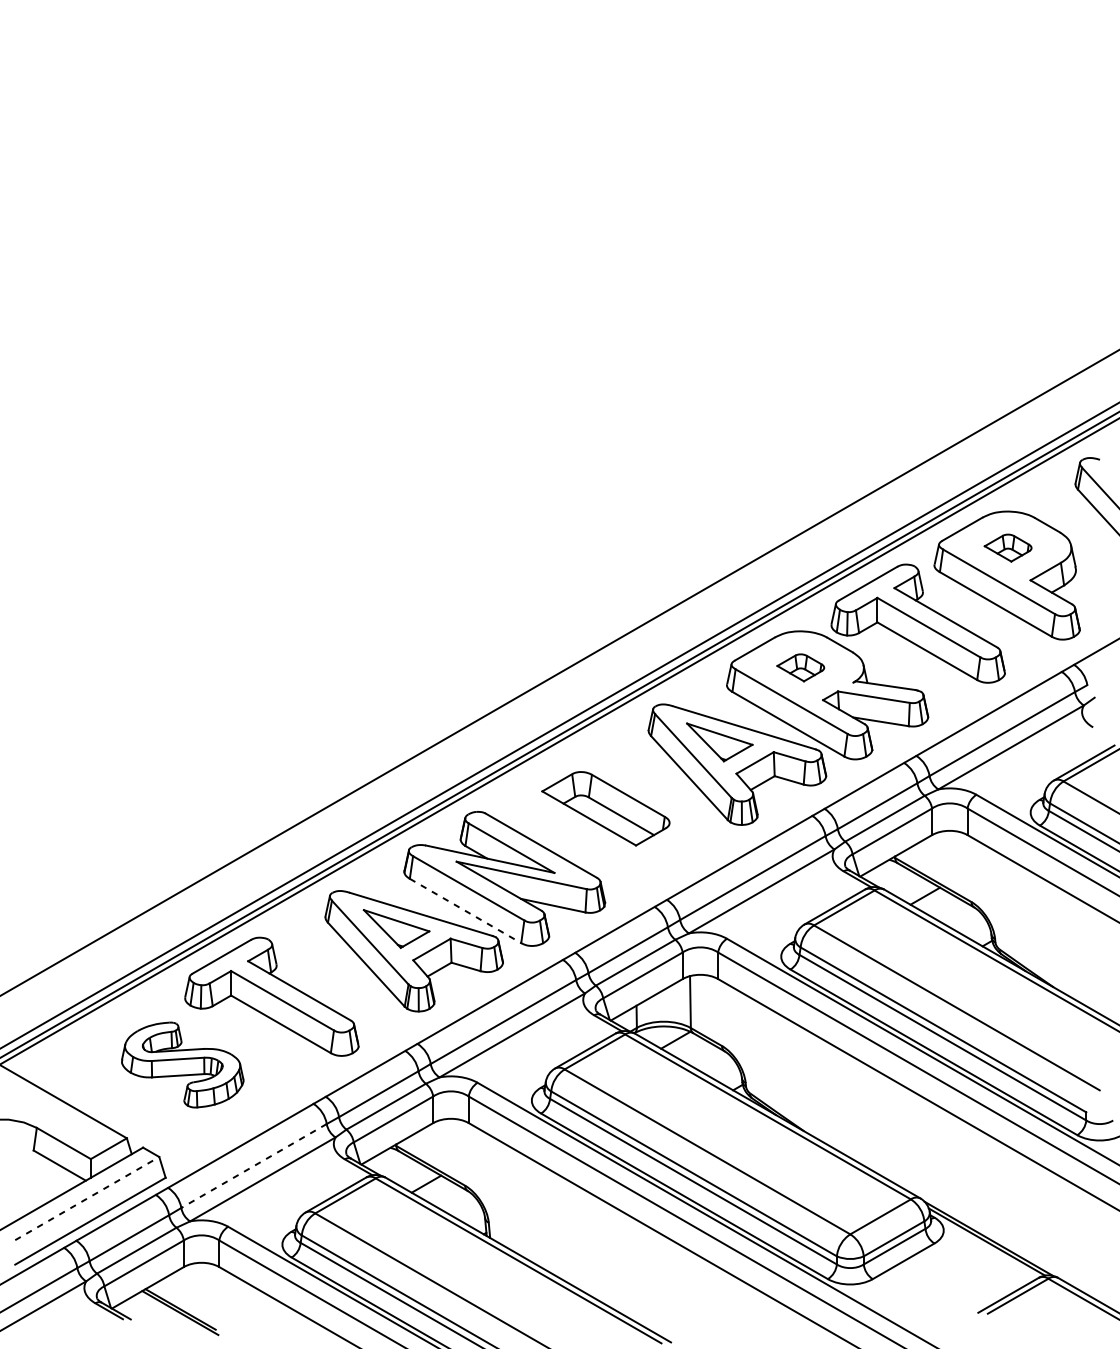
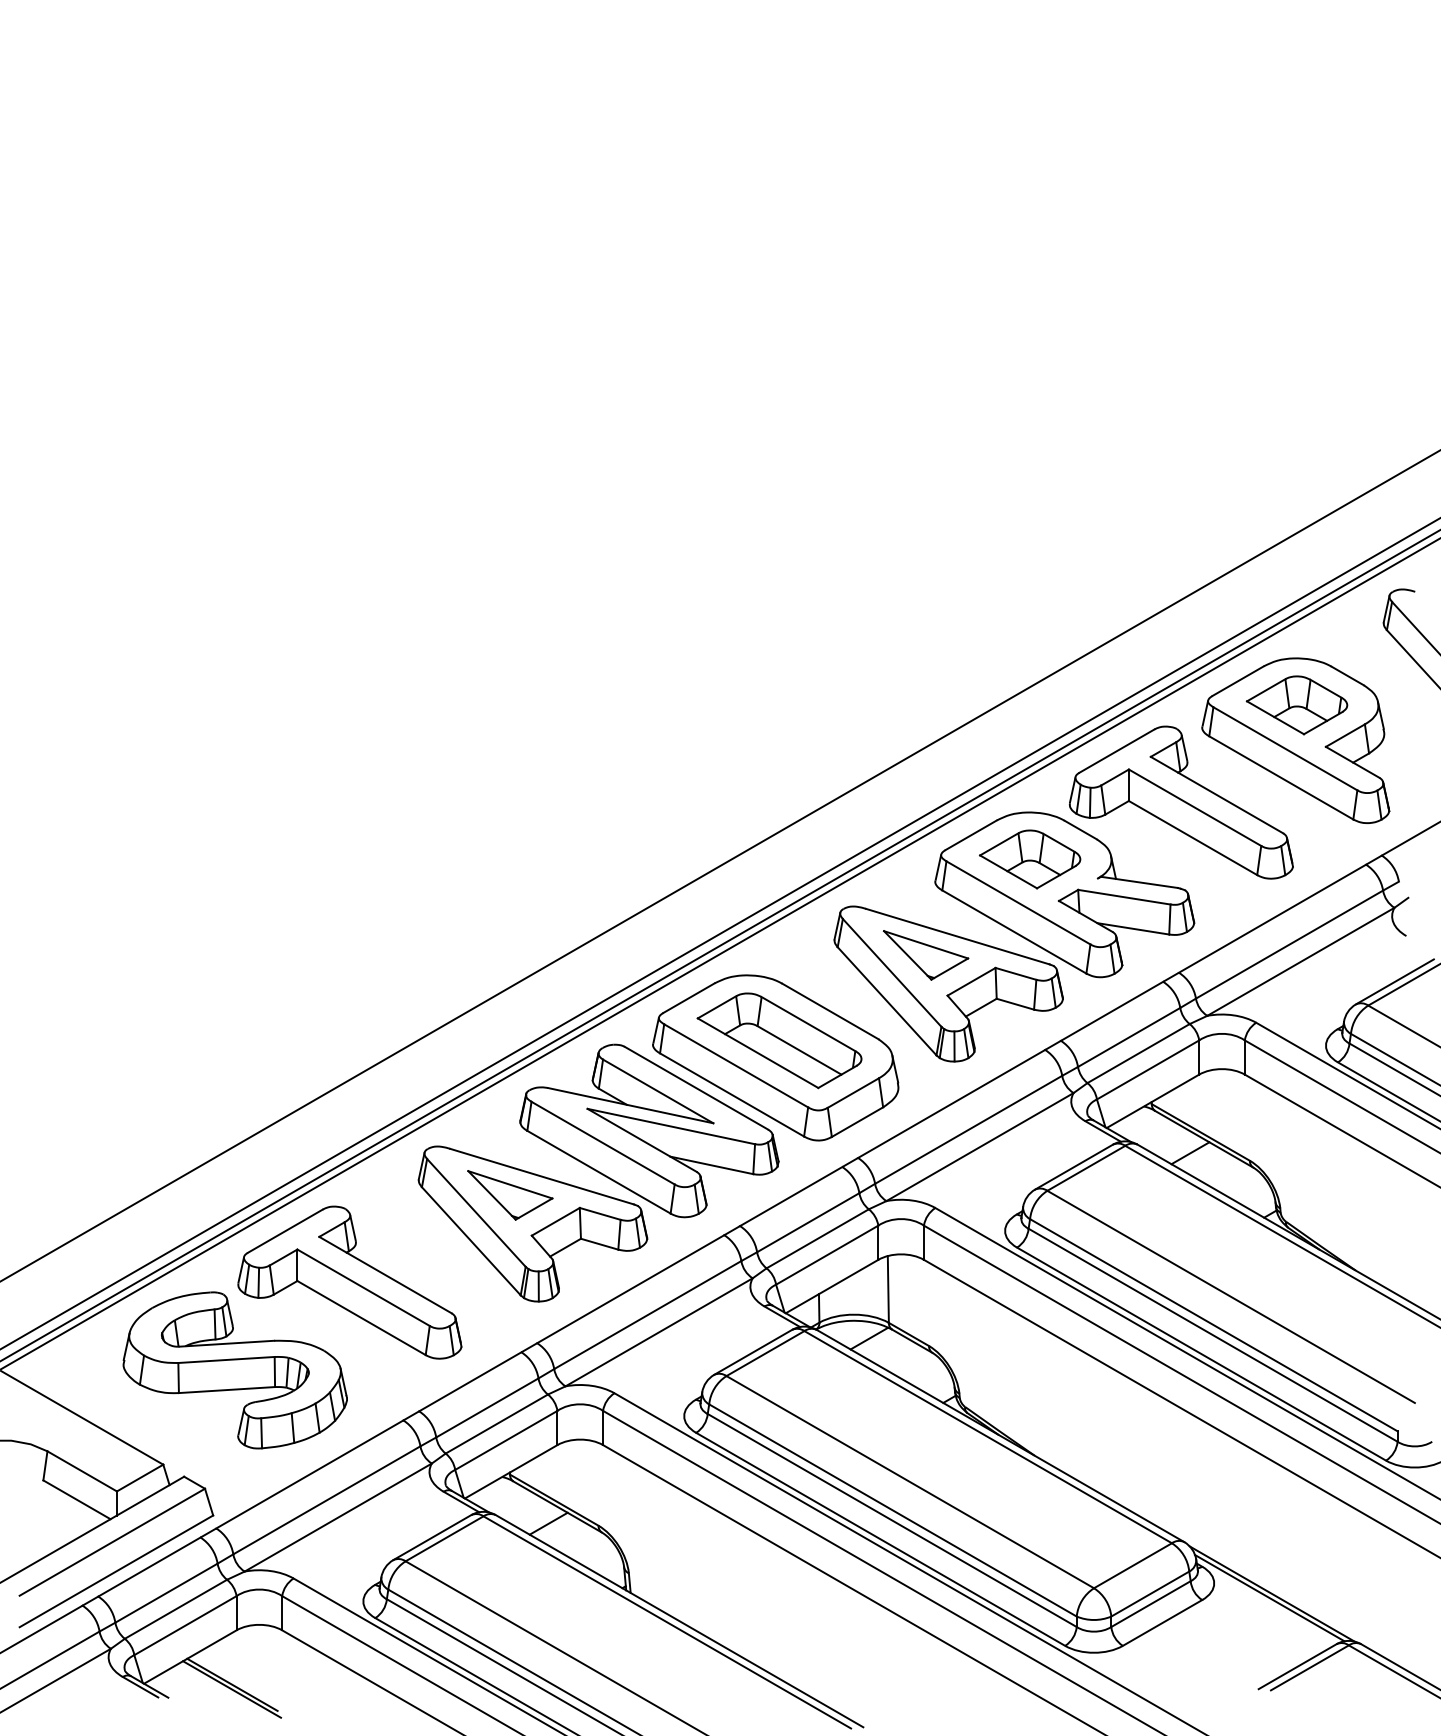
part: (1007, 548) -> (1296, 705), size x1.67
part: (800, 667) -> (1030, 859), size x1.67
part: (602, 821) -> (775, 1057), added
line: (465, 911) -> (598, 1172), dashed -> solid
part: (182, 1065) -> (234, 1370), size x1.43
line: (253, 1166) -> (326, 1500), dashed -> solid
line: (87, 1198) -> (112, 1542), dashed -> solid

